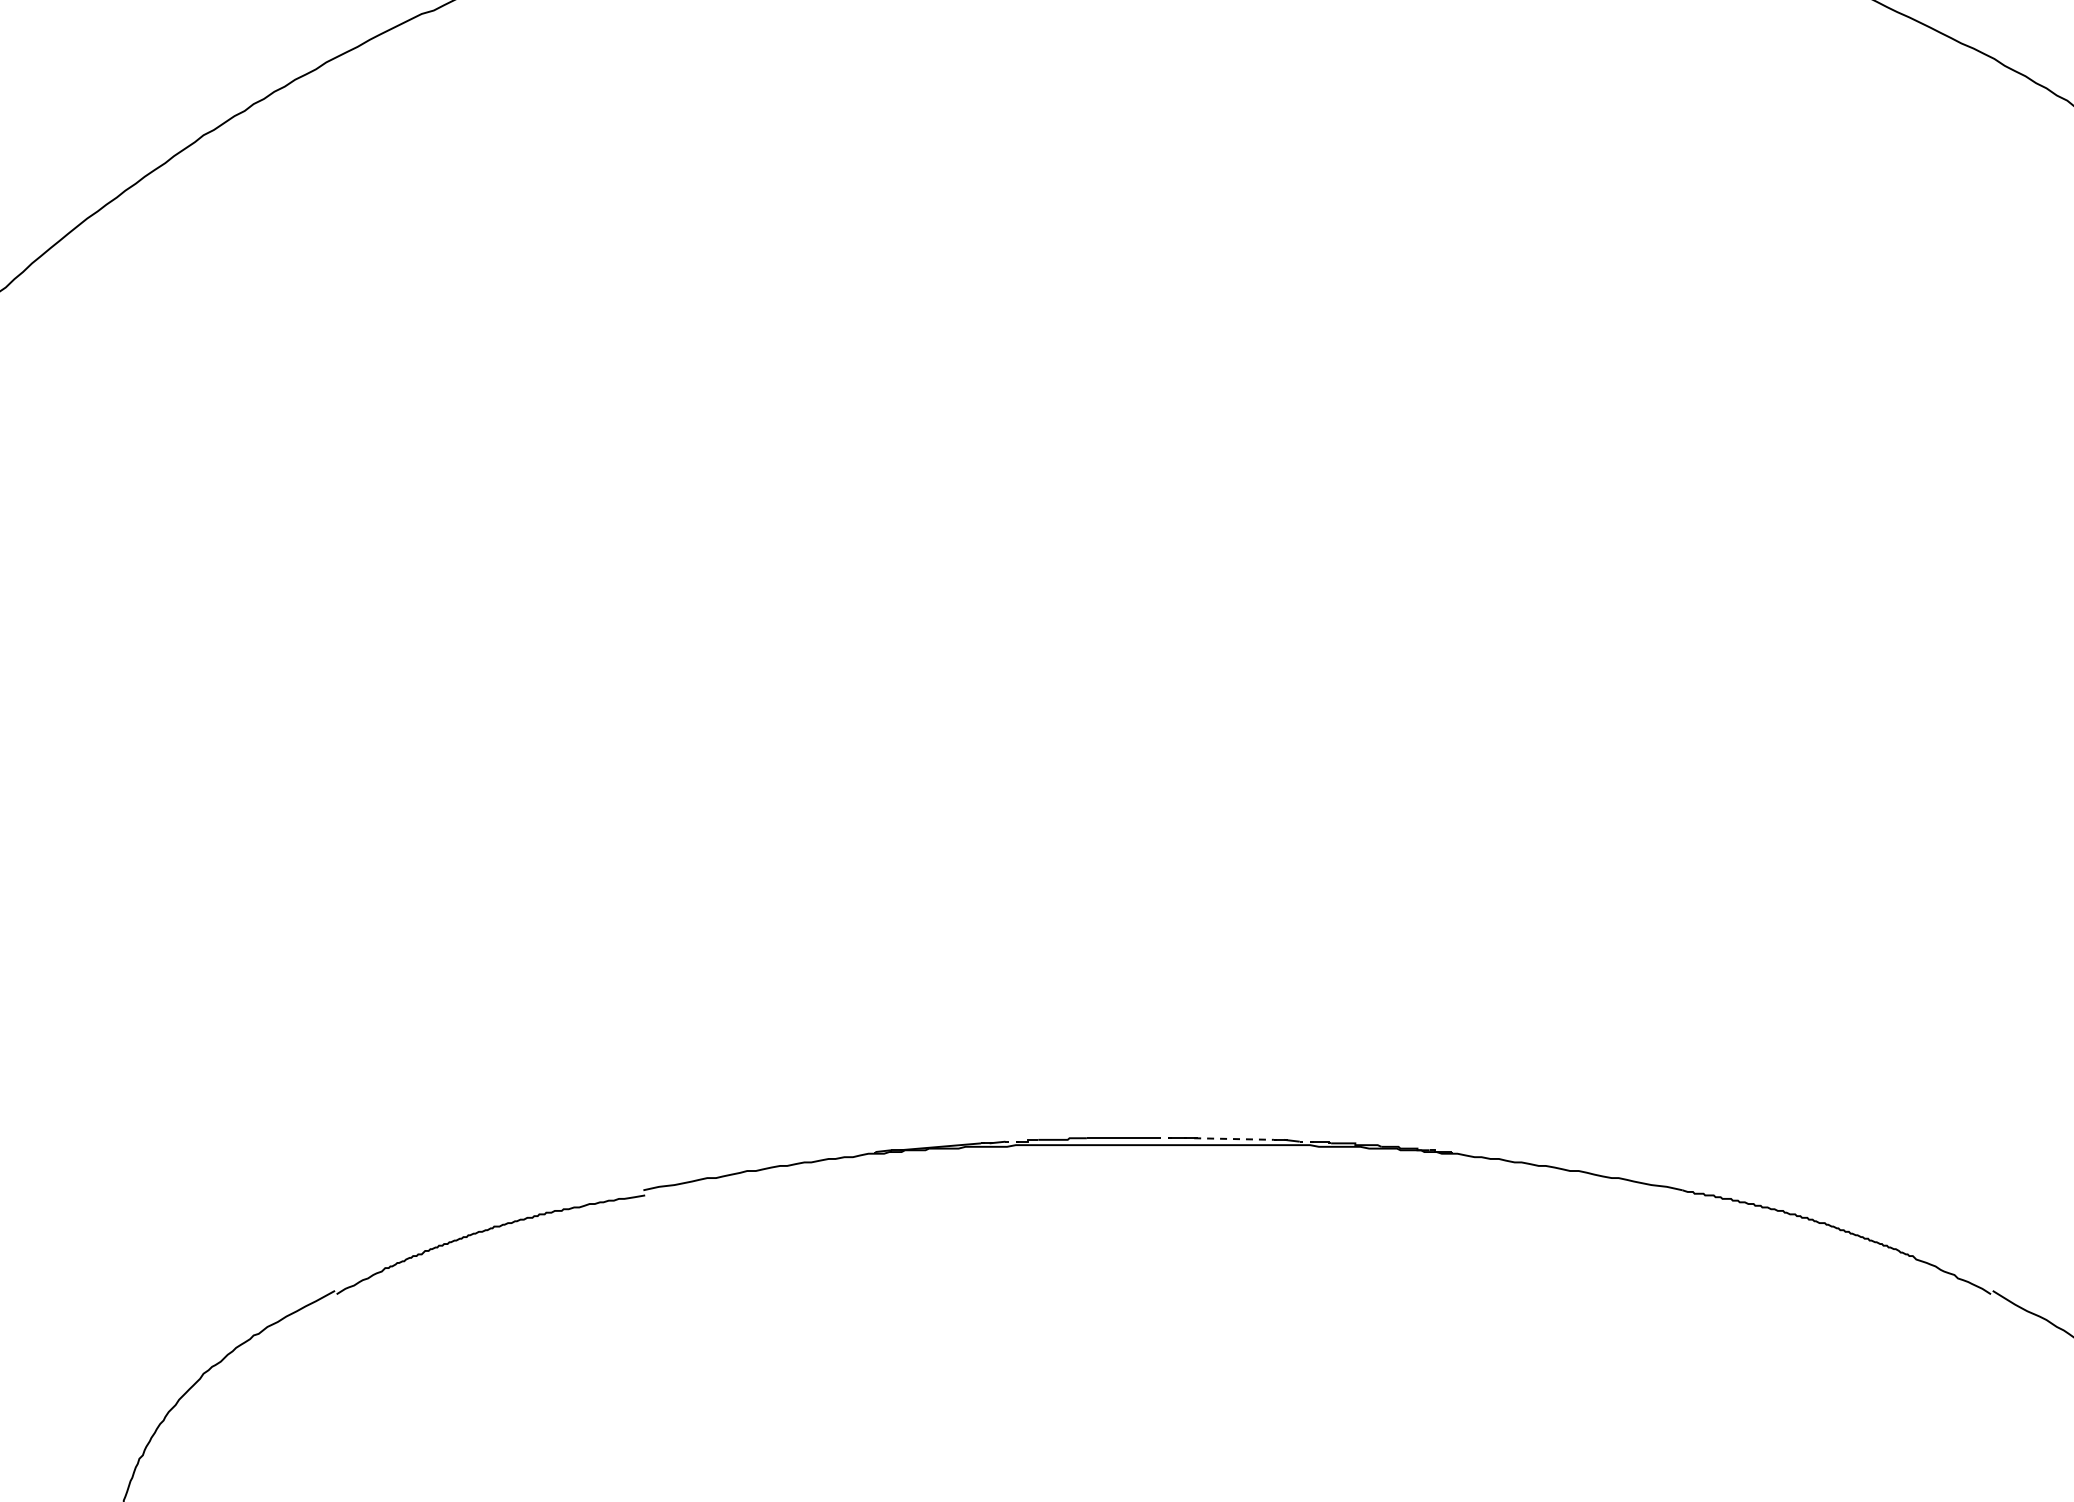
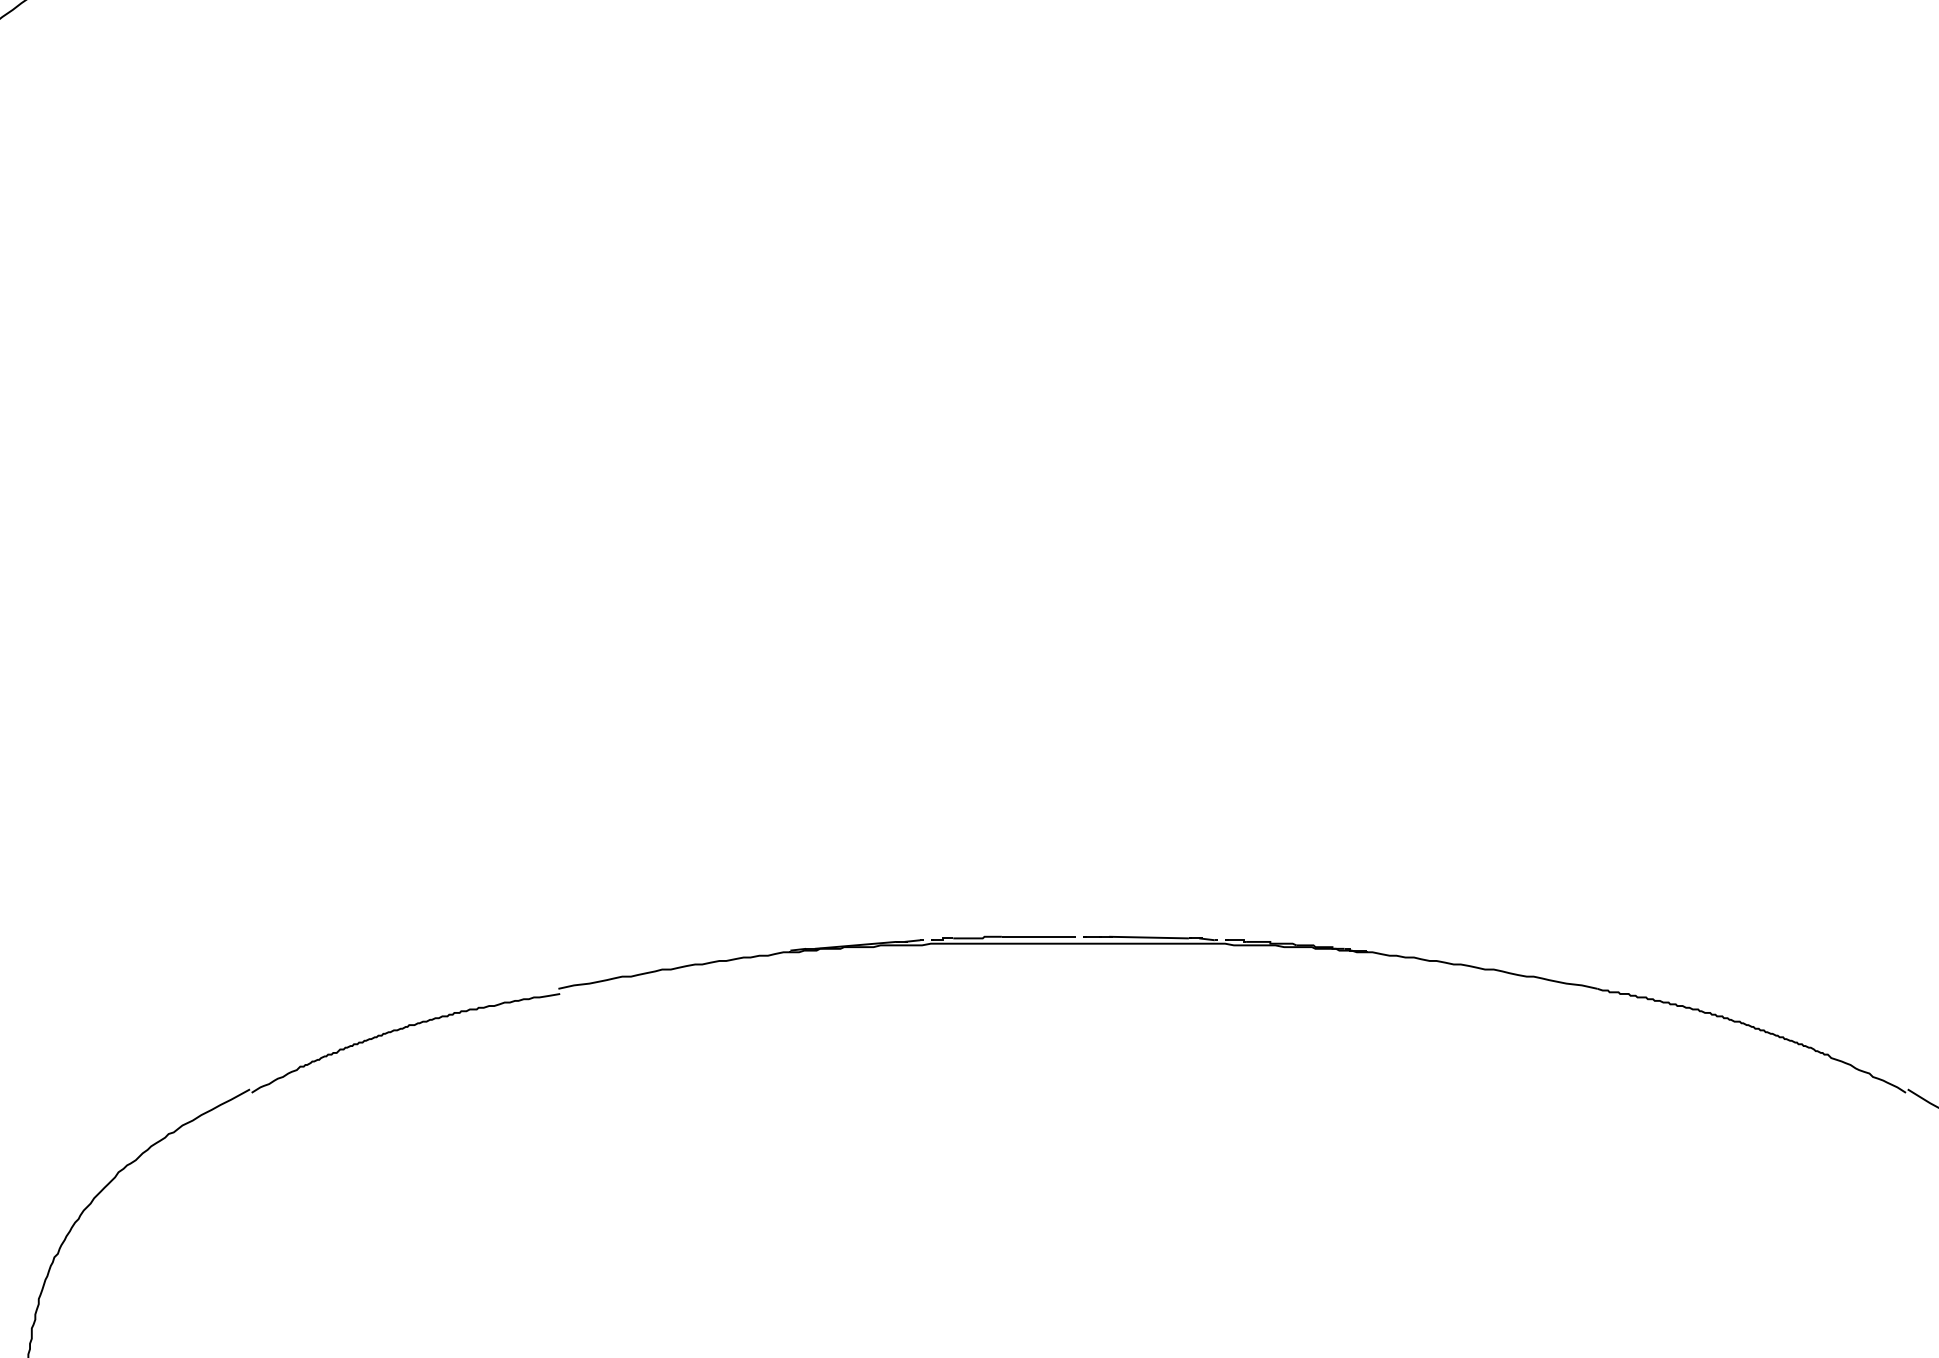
line: (1234, 1139) -> (1149, 938), dashed -> solid

